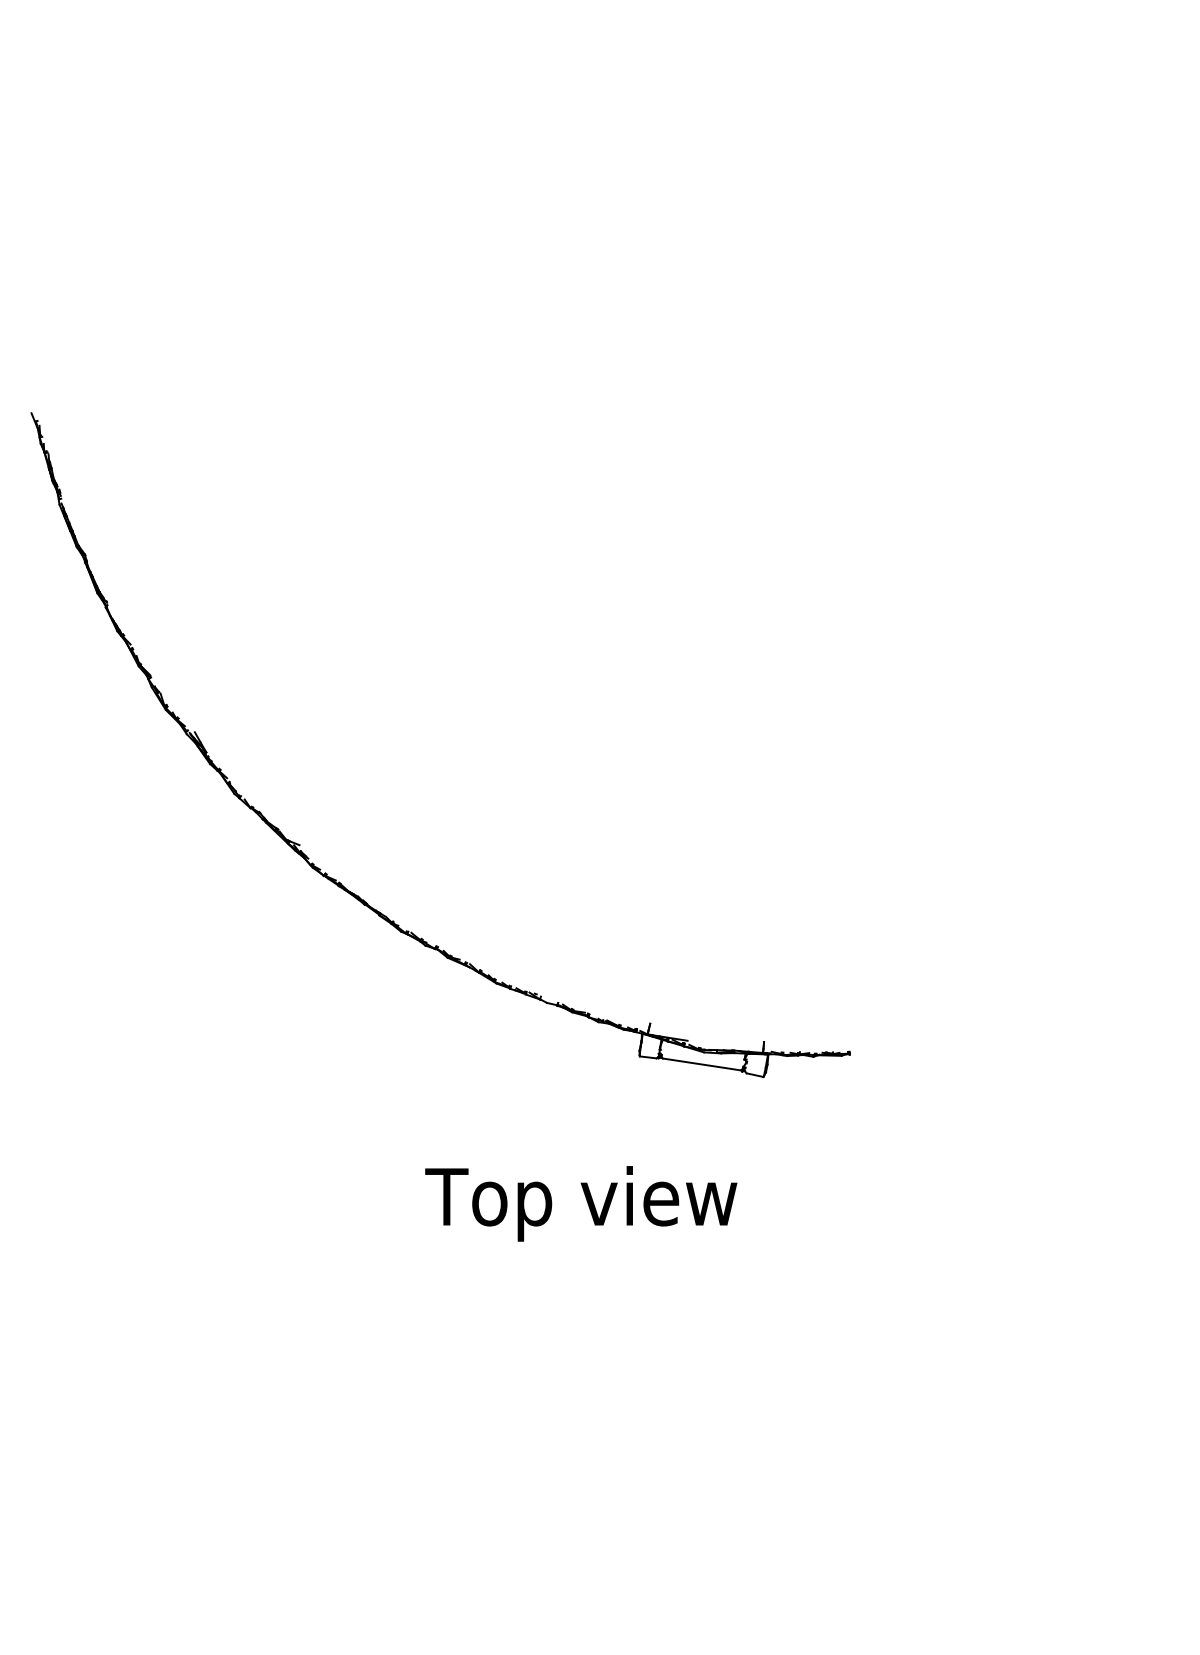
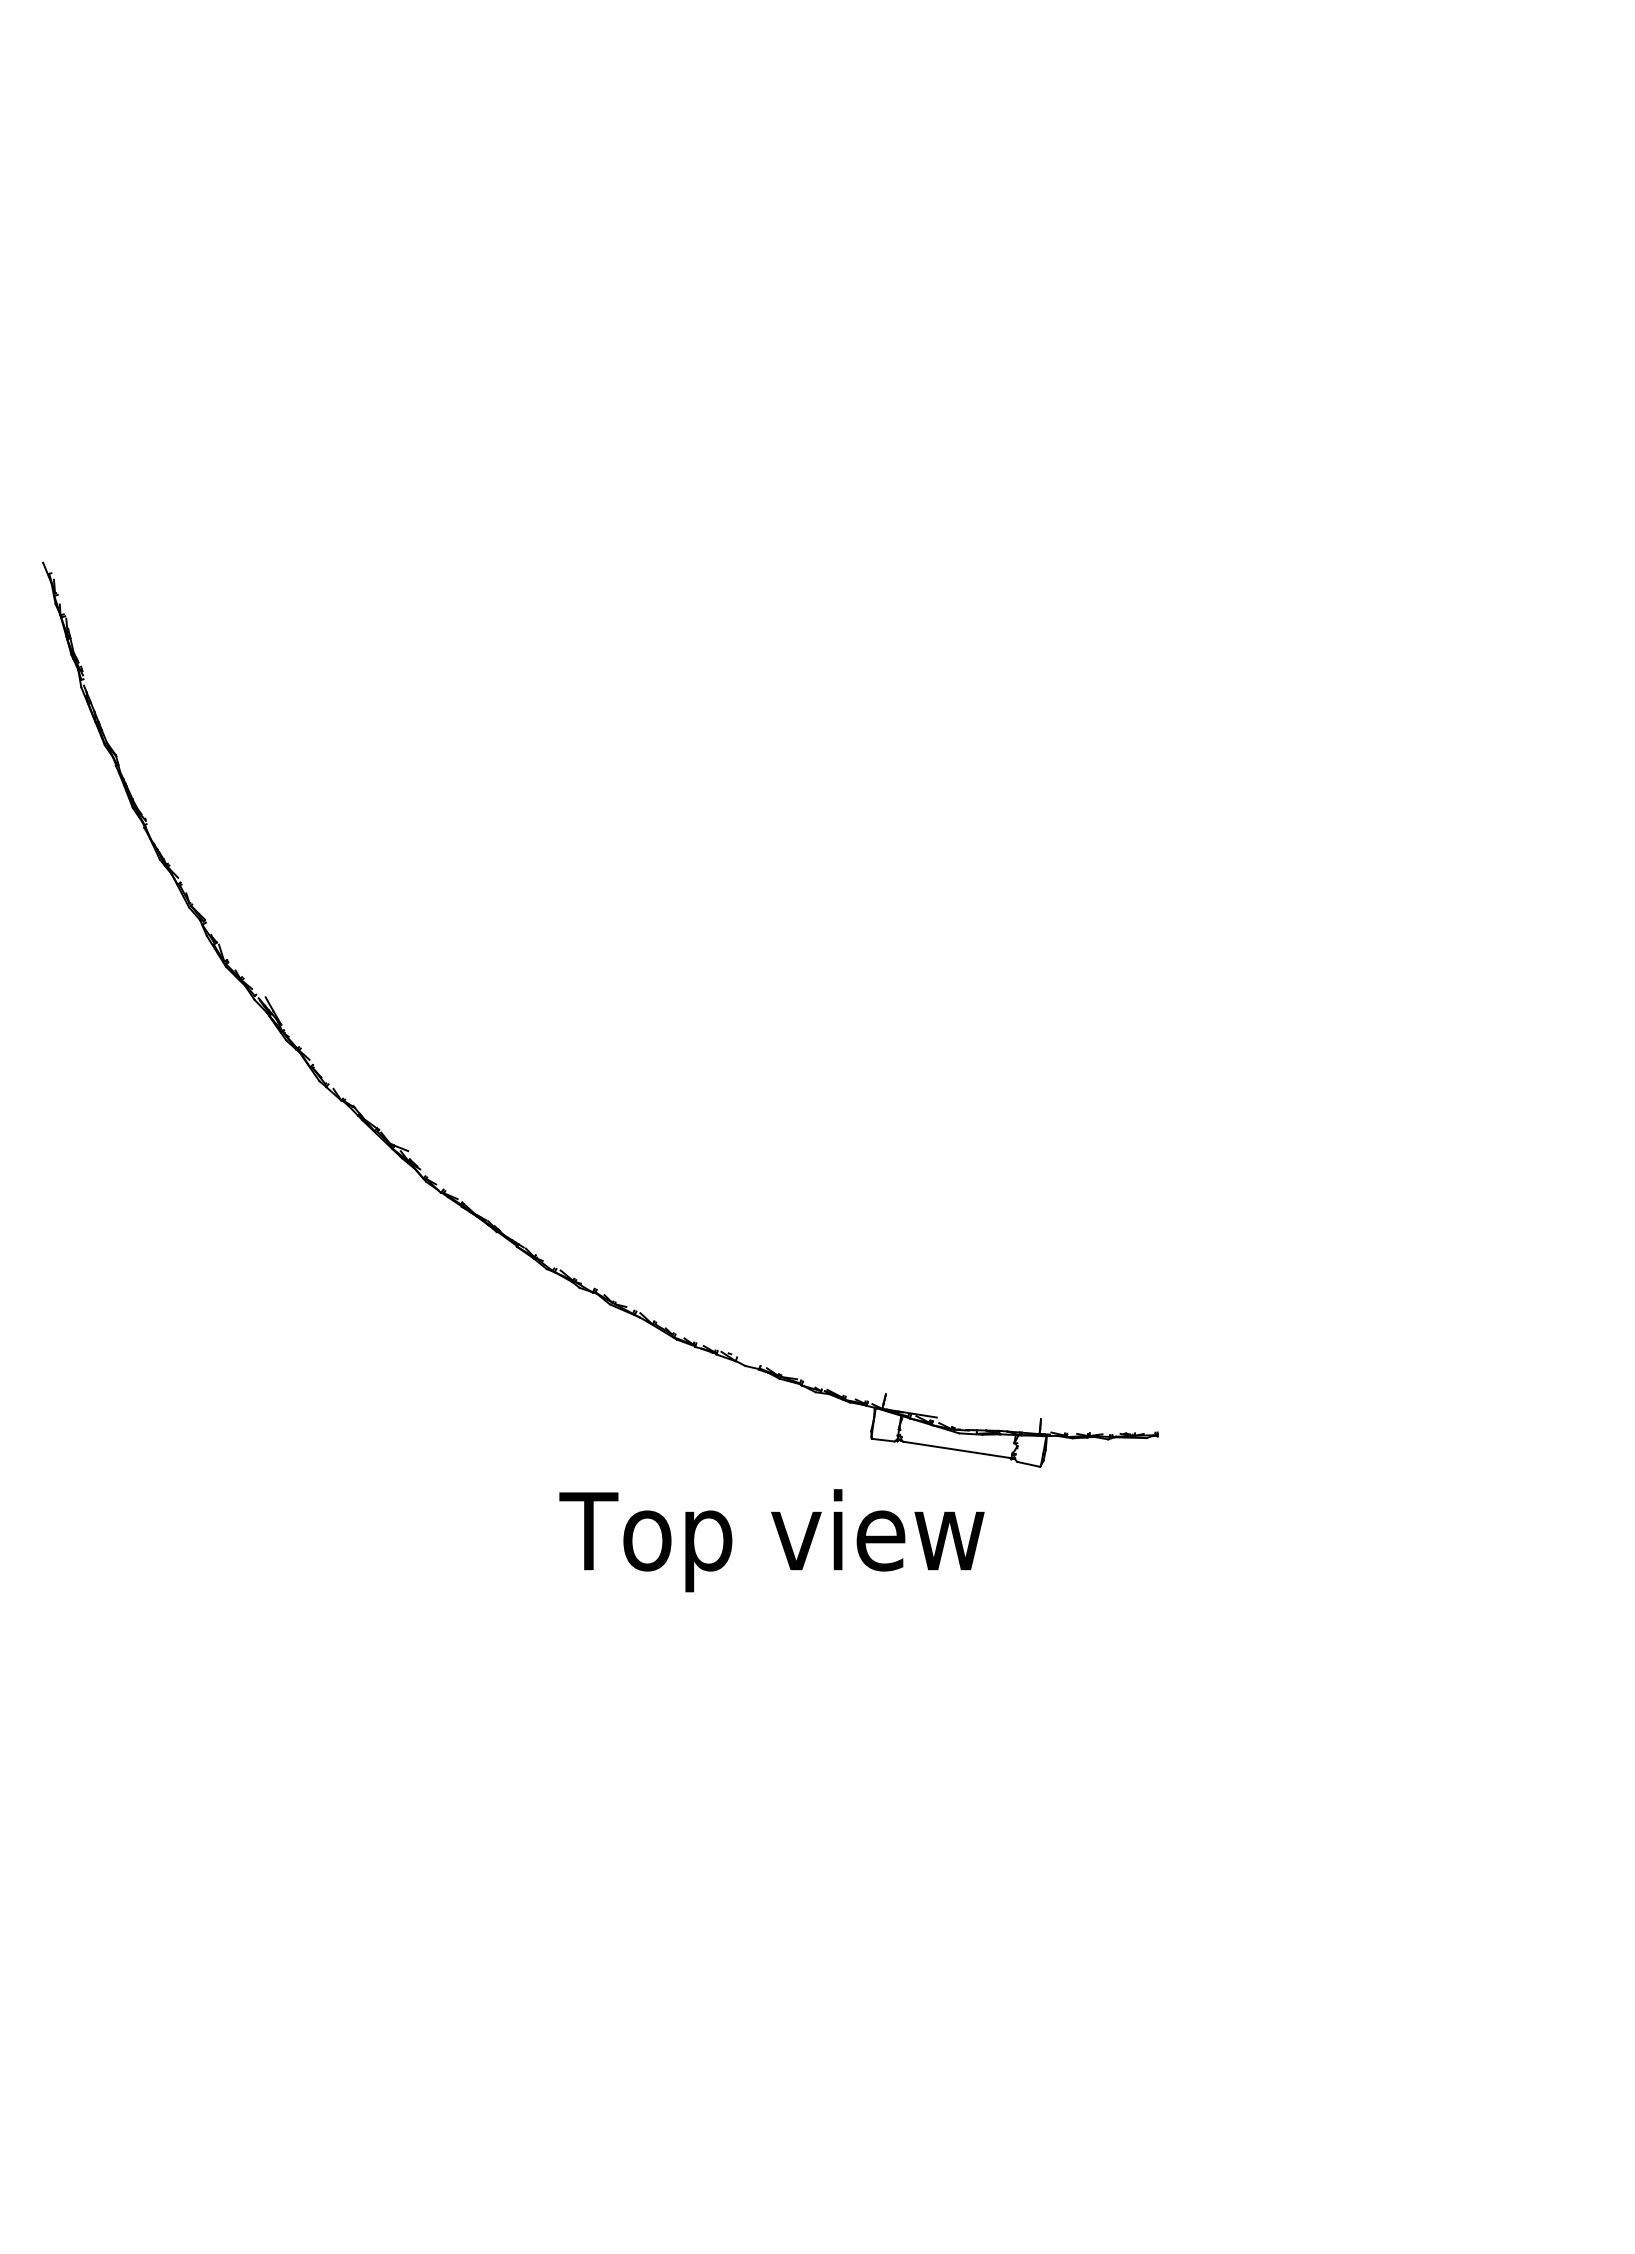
text: (580, 1203) -> (771, 1540), moved

